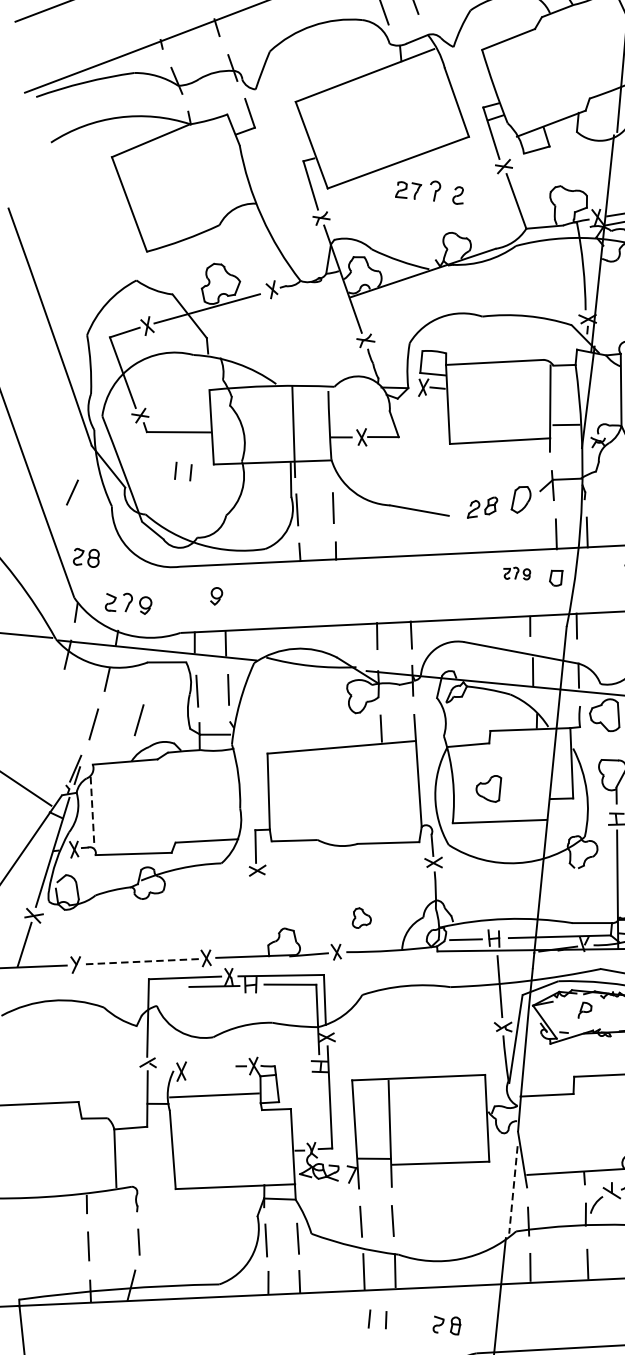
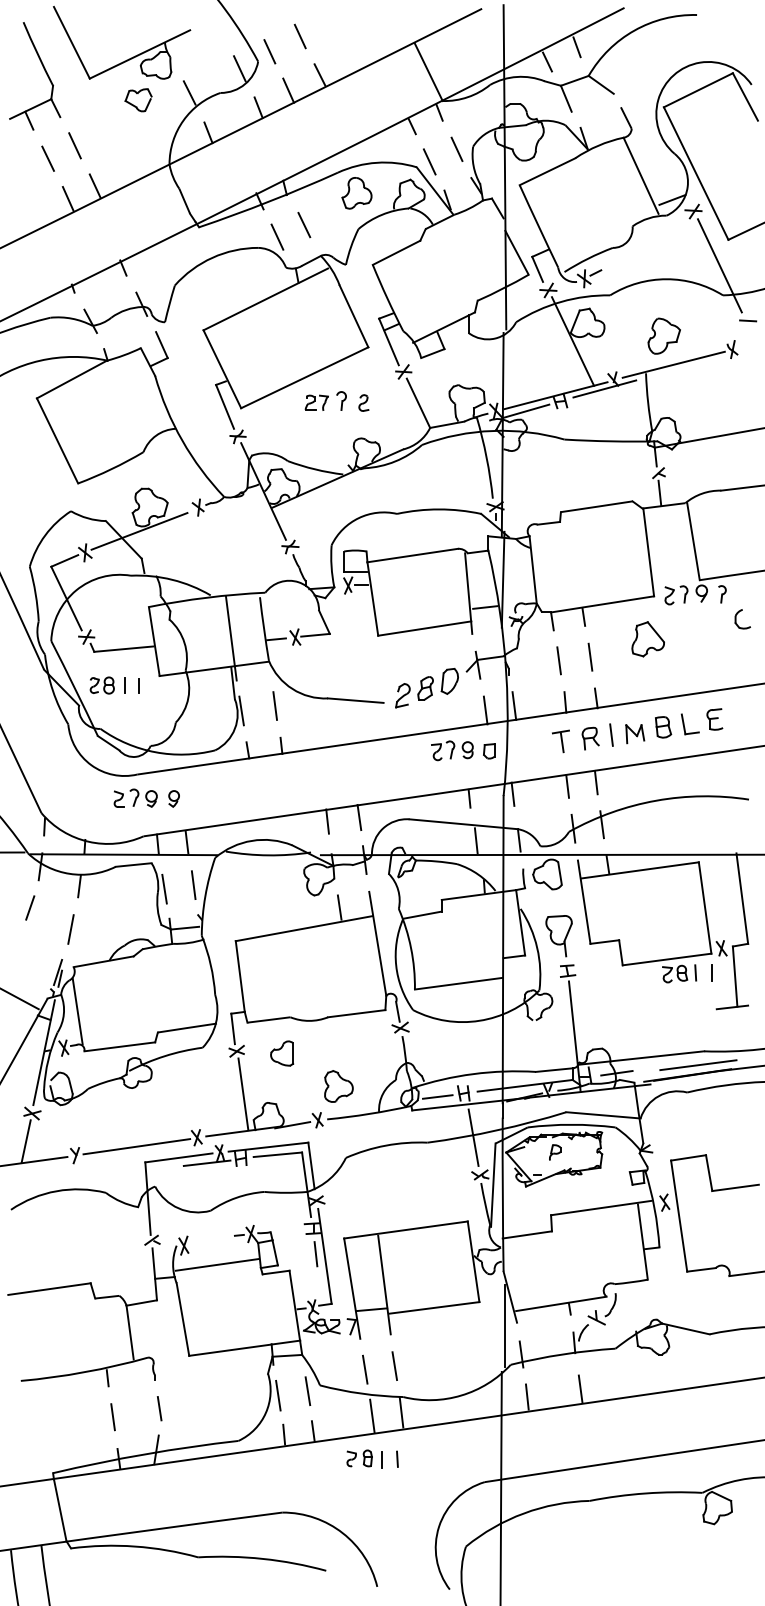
line: (72, 492) -> (30, 907), moved
part: (482, 507) -> (414, 692), size x1.43
part: (85, 557) -> (101, 685), moved
part: (517, 573) -> (452, 750), size x1.67
part: (128, 602) -> (135, 797), moved
line: (138, 720) -> (112, 921), removed
part: (488, 788) -> (282, 1053), moved
line: (92, 812) -> (77, 1011), dashed -> solid
line: (260, 917) -> (243, 1094), added
part: (361, 918) -> (338, 1086), size x1.67
line: (141, 961) -> (136, 1146), dashed -> solid
line: (320, 1094) -> (315, 1254), added
line: (513, 1190) -> (504, 1326), dashed -> solid
part: (446, 1325) -> (359, 1458), moved

